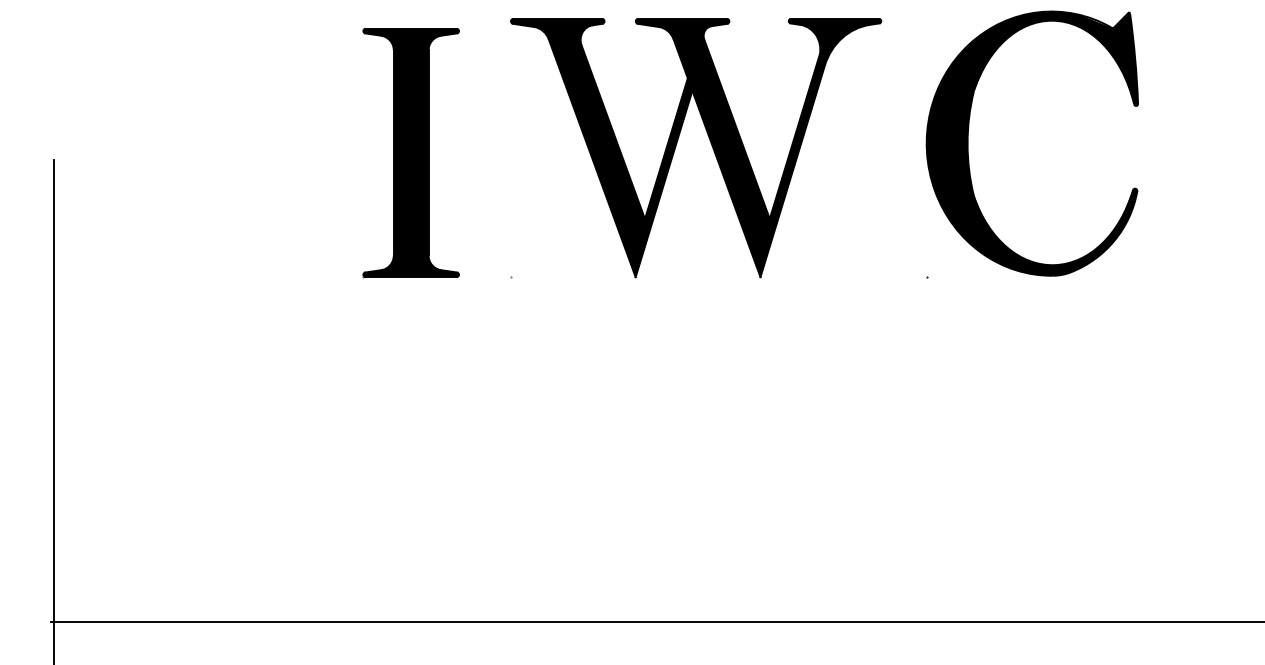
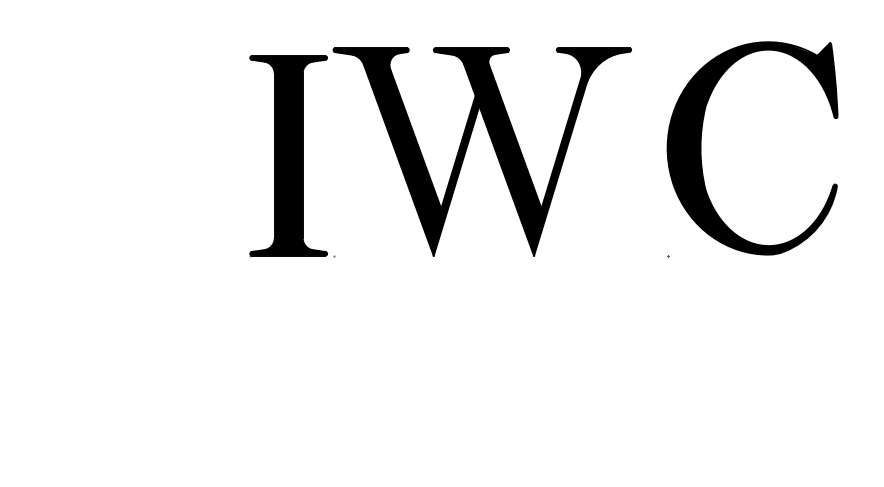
part: (410, 153) -> (288, 156), moved

